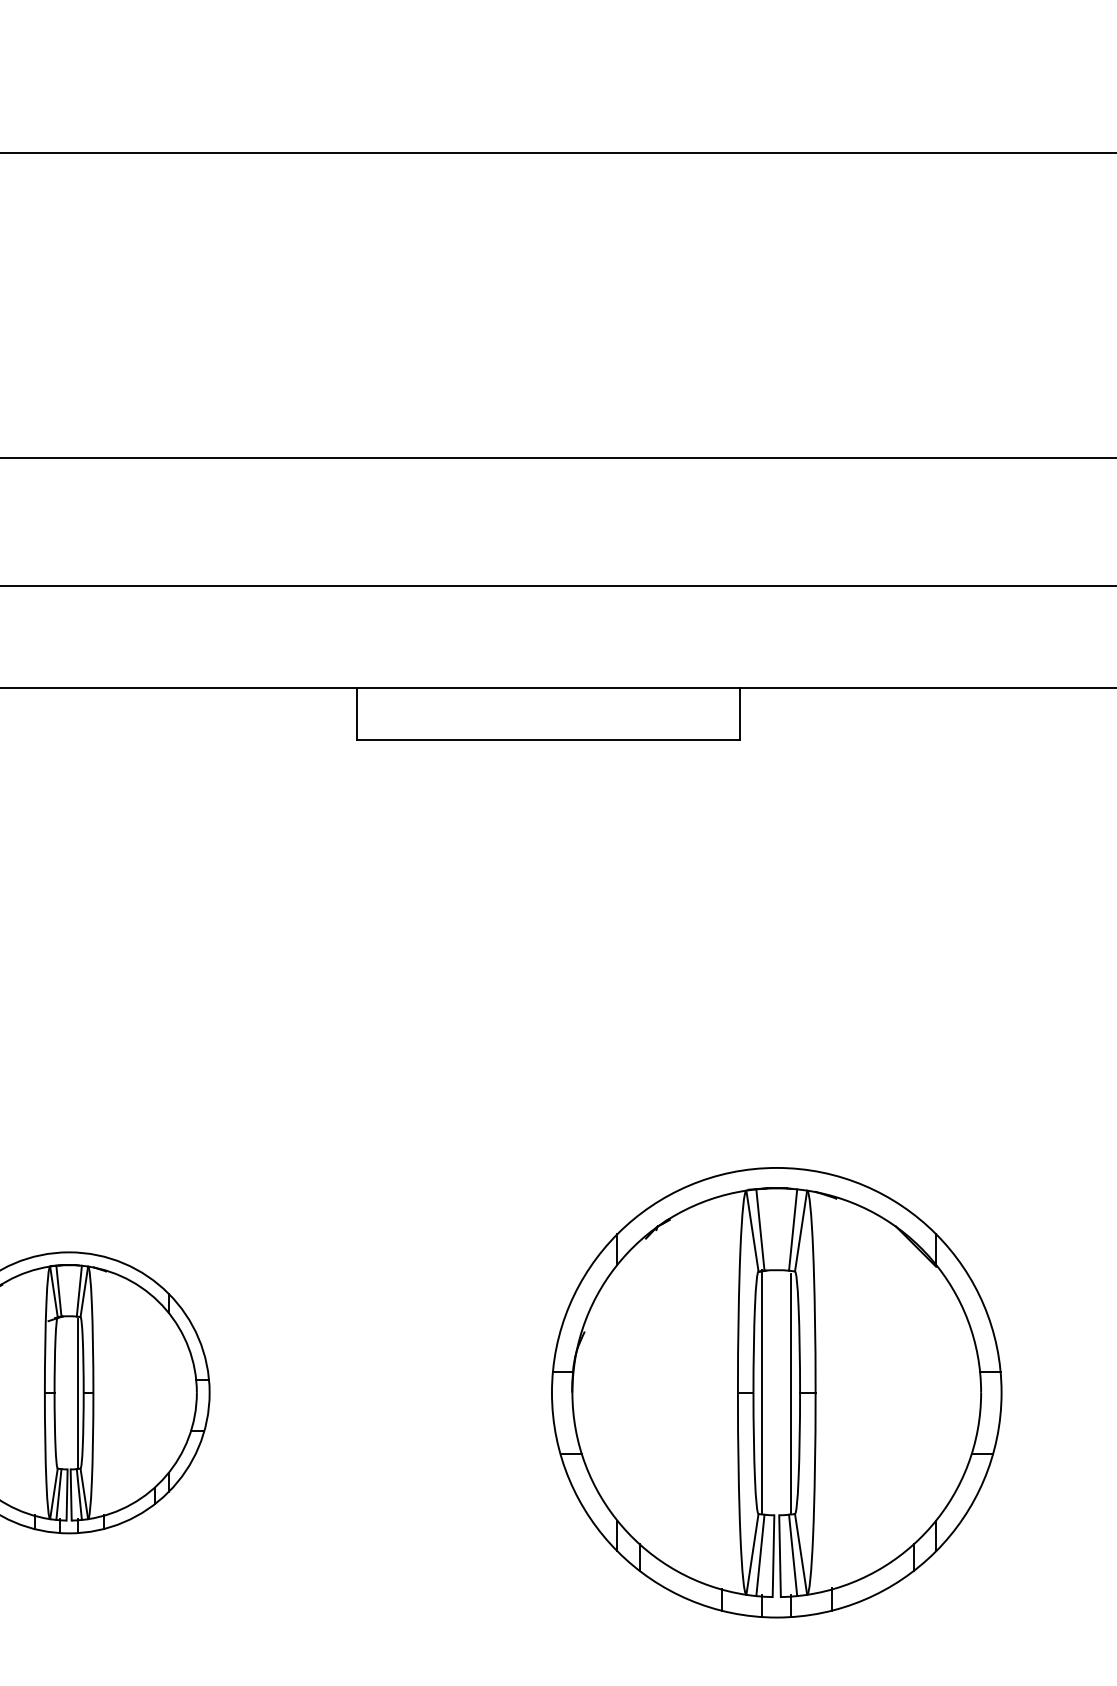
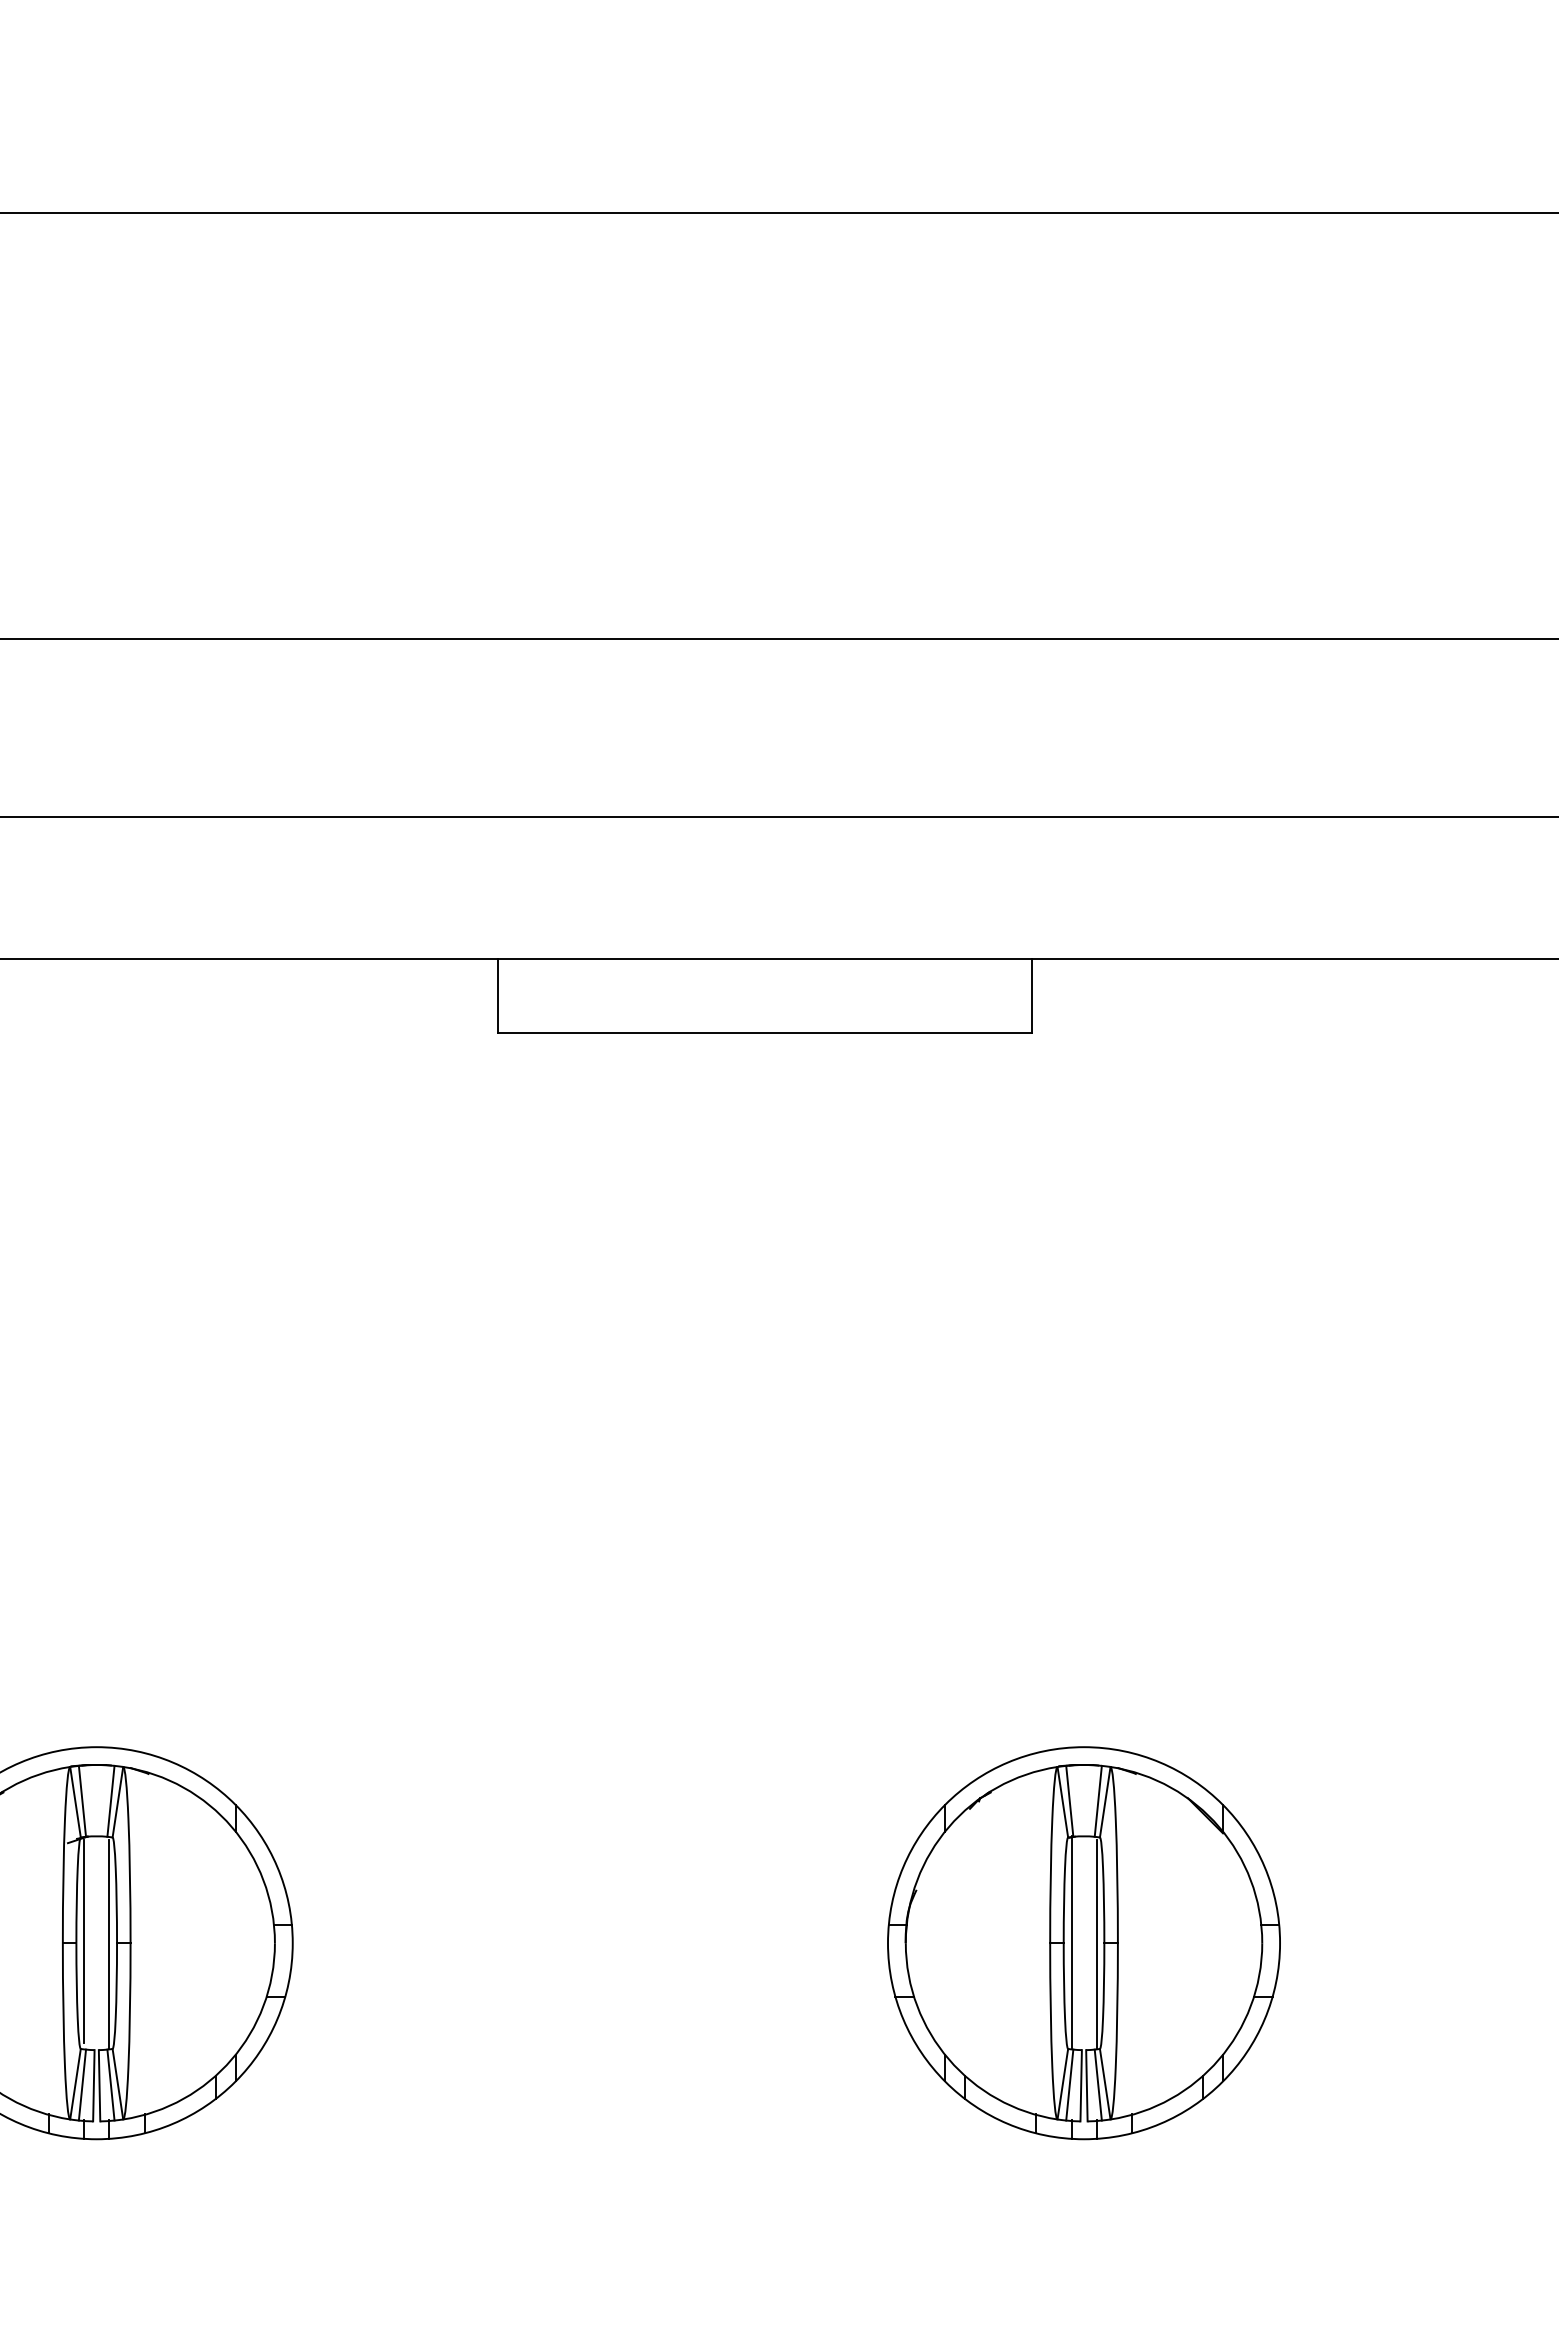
line: (60, 1391) -> (84, 1941), added
part: (776, 1393) -> (1083, 1943), size x0.62

